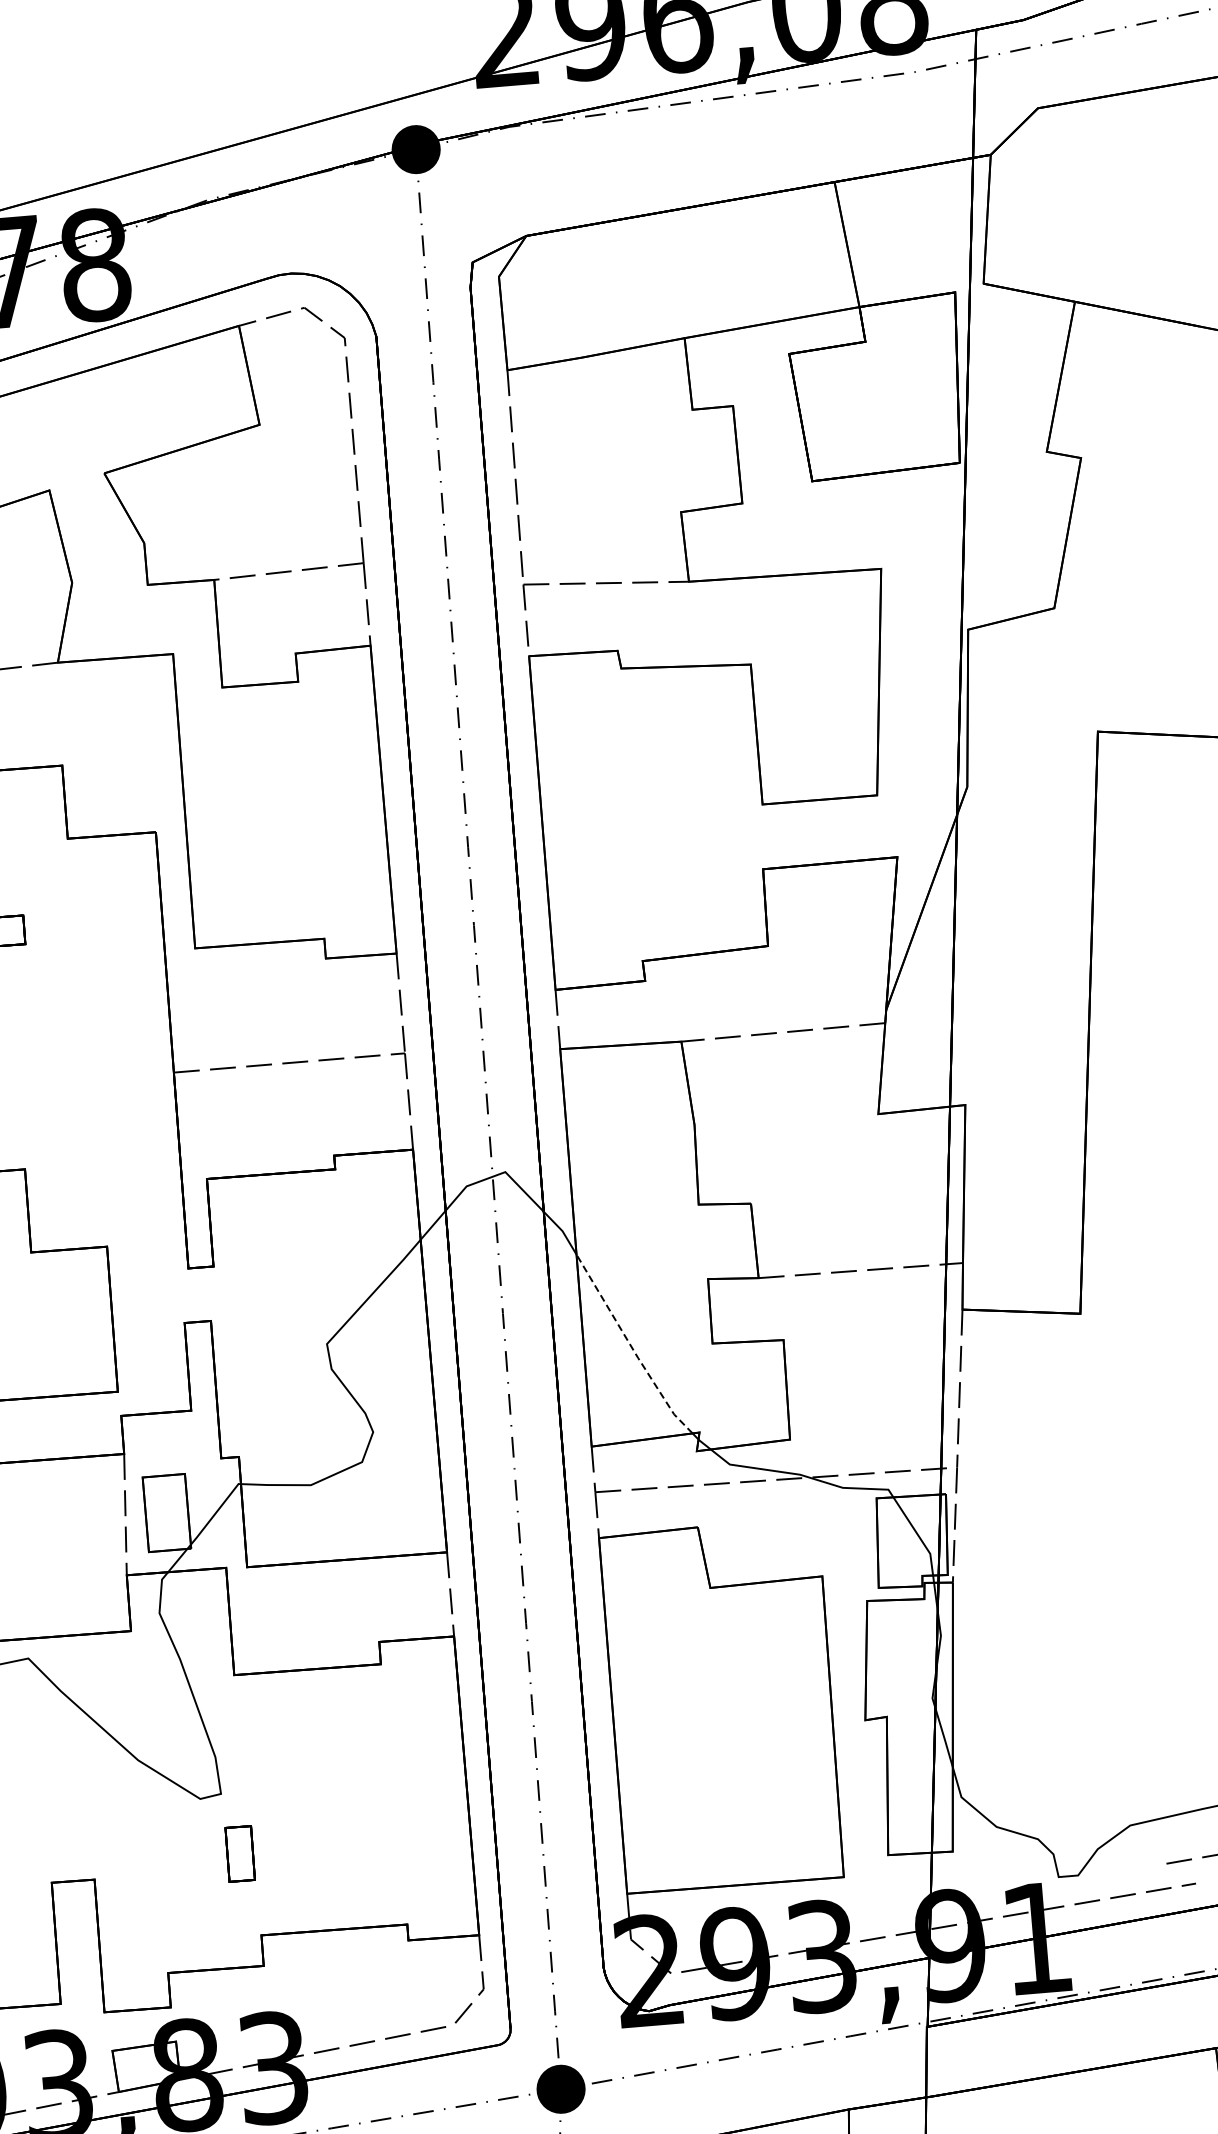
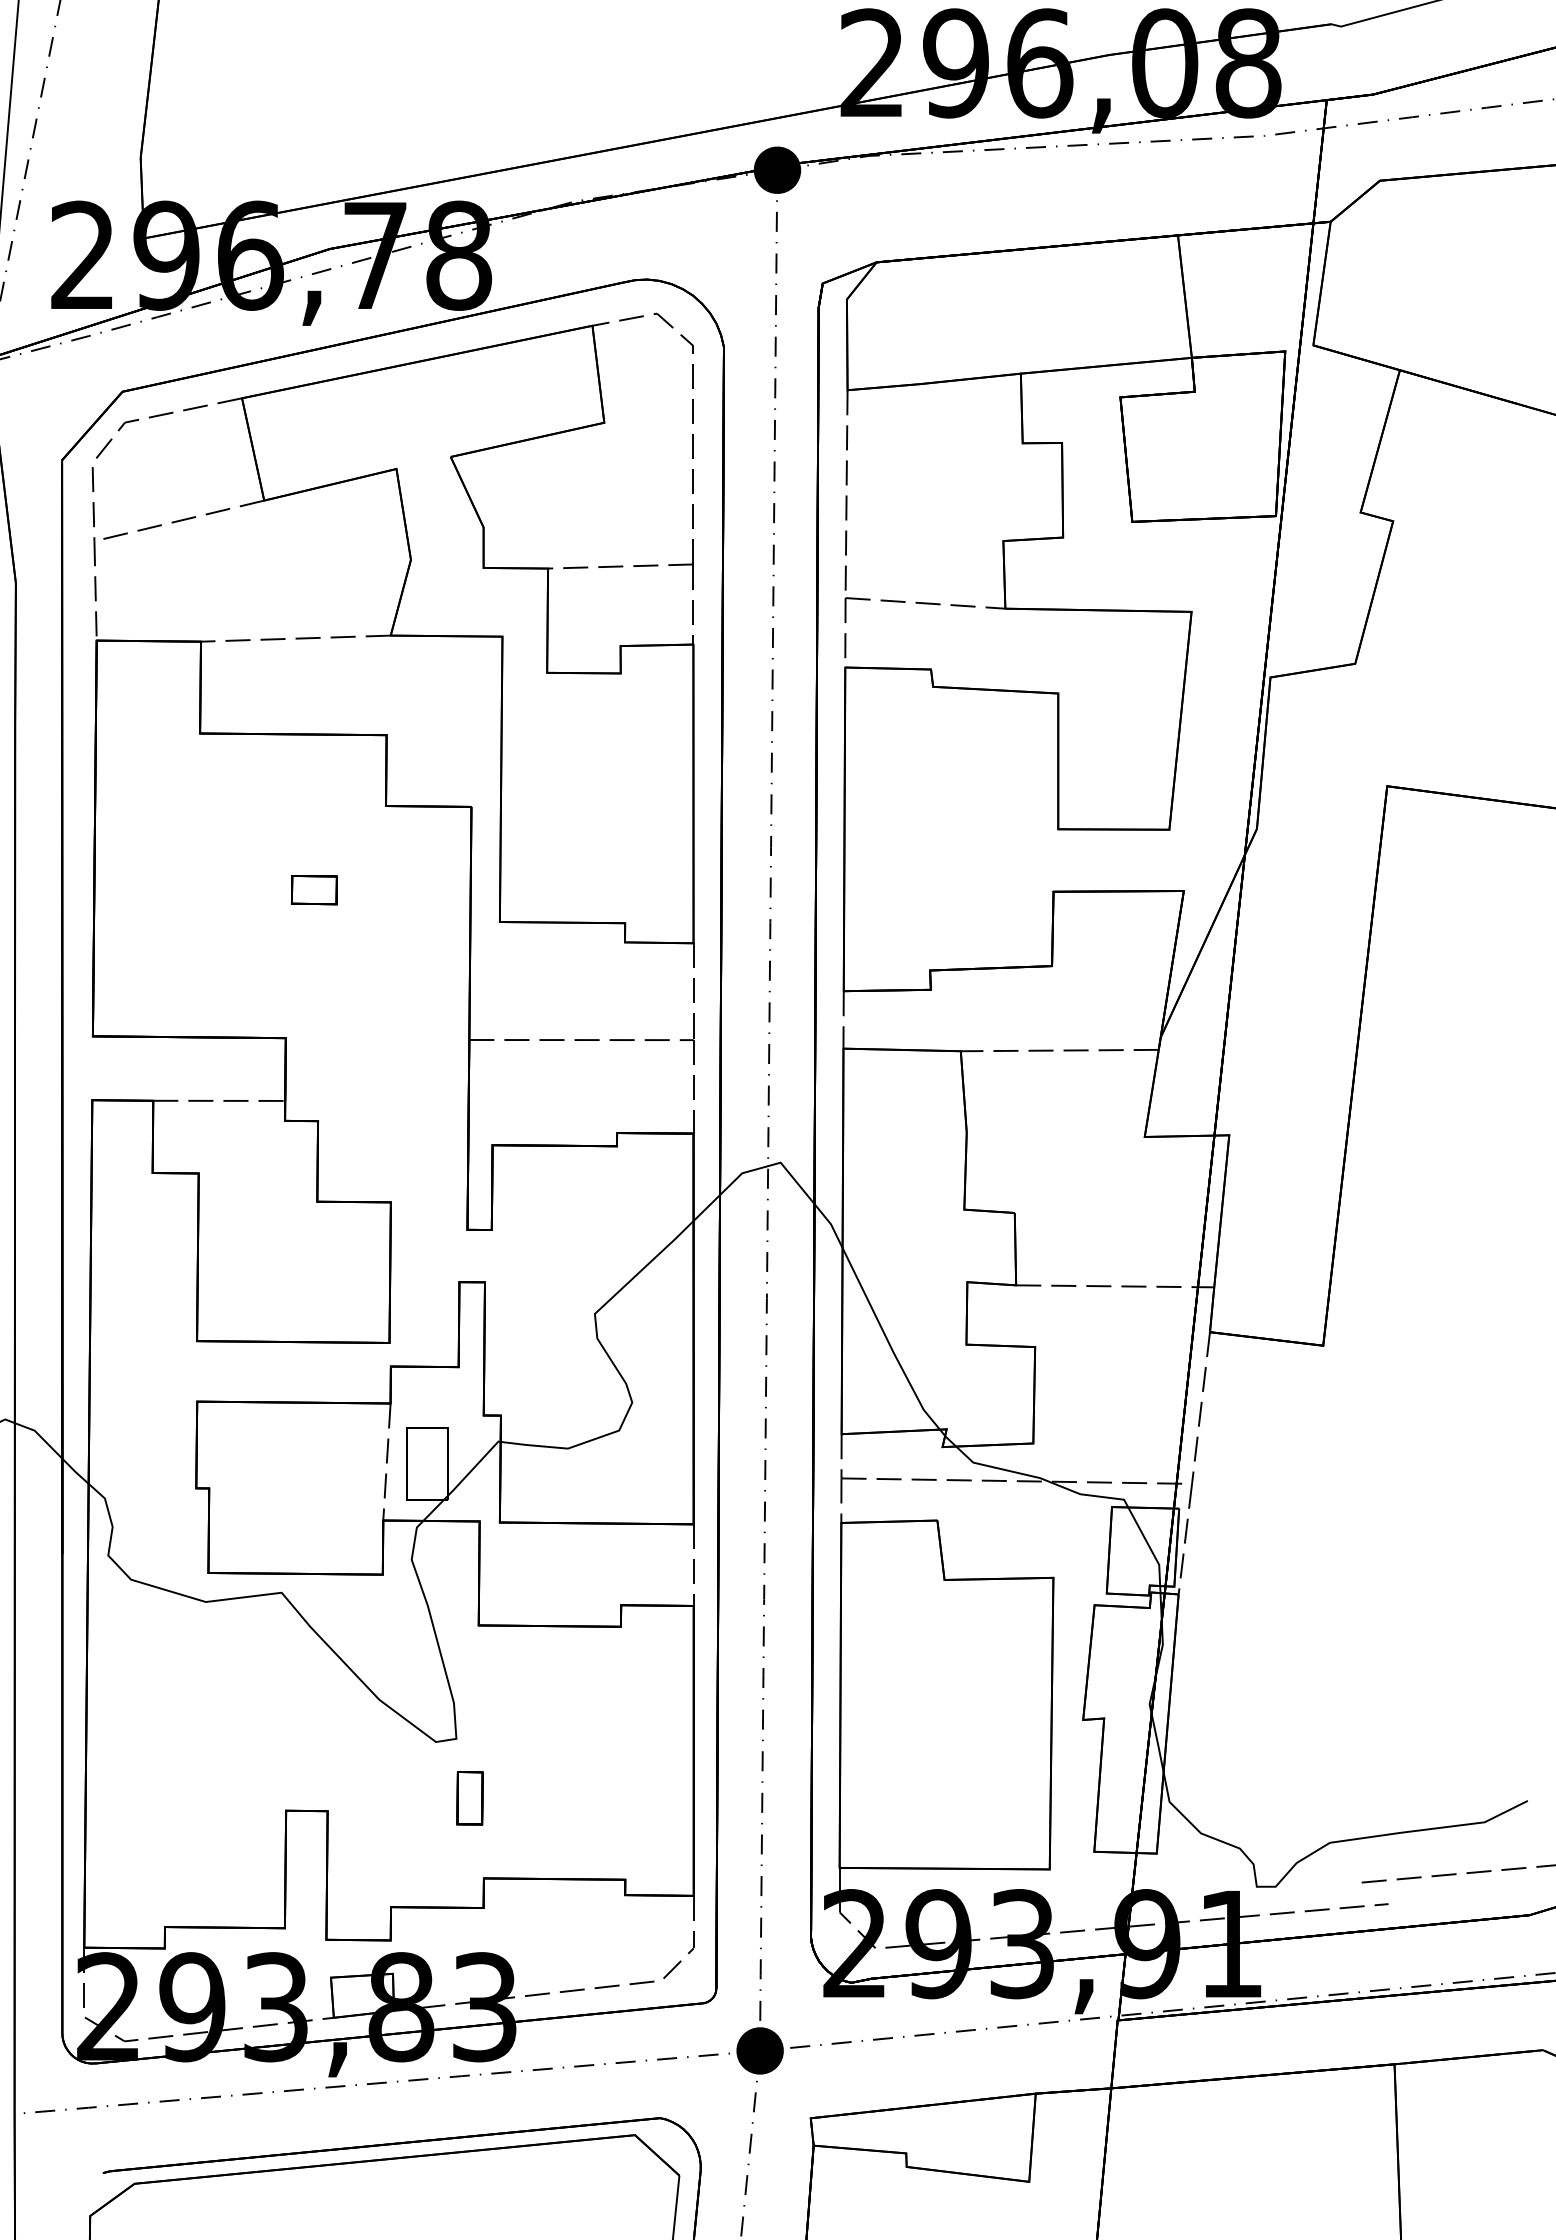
line: (631, 1347) -> (888, 1341), dashed -> solid

